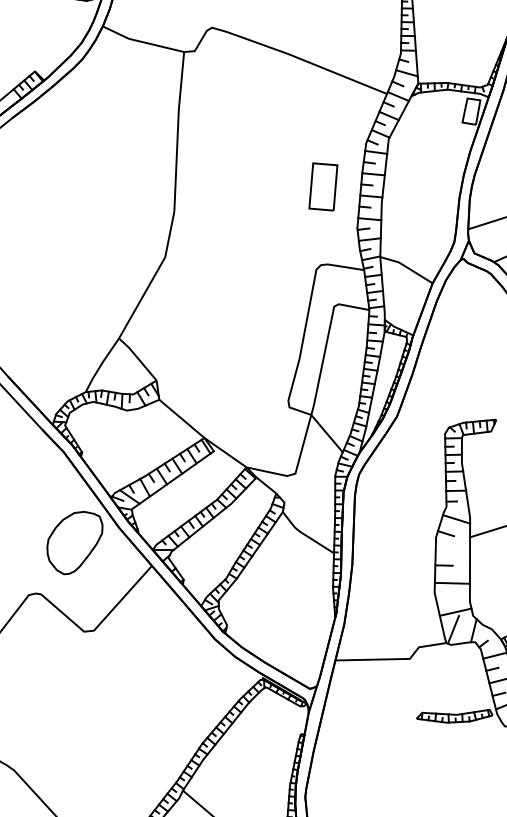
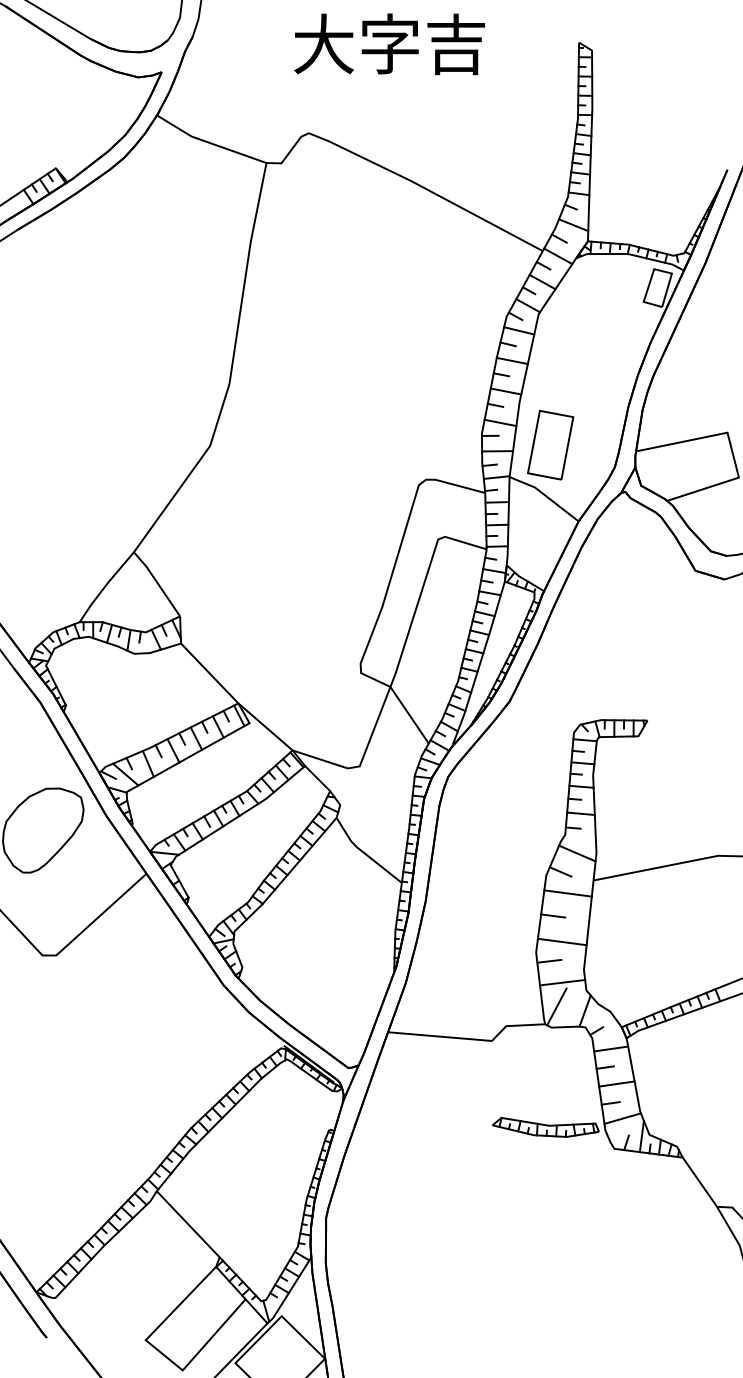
part: (323, 186) -> (550, 444), moved
line: (452, 548) -> (567, 893), added
line: (444, 597) -> (549, 960), added

